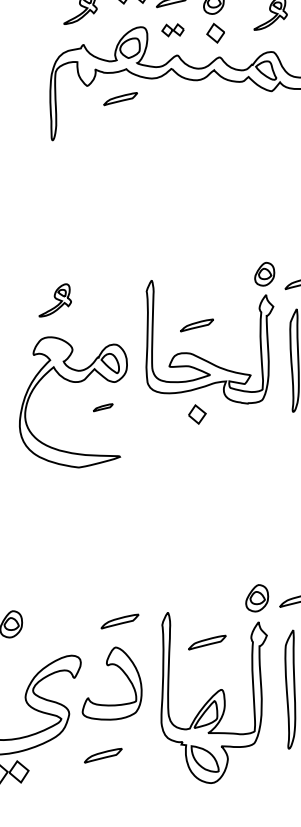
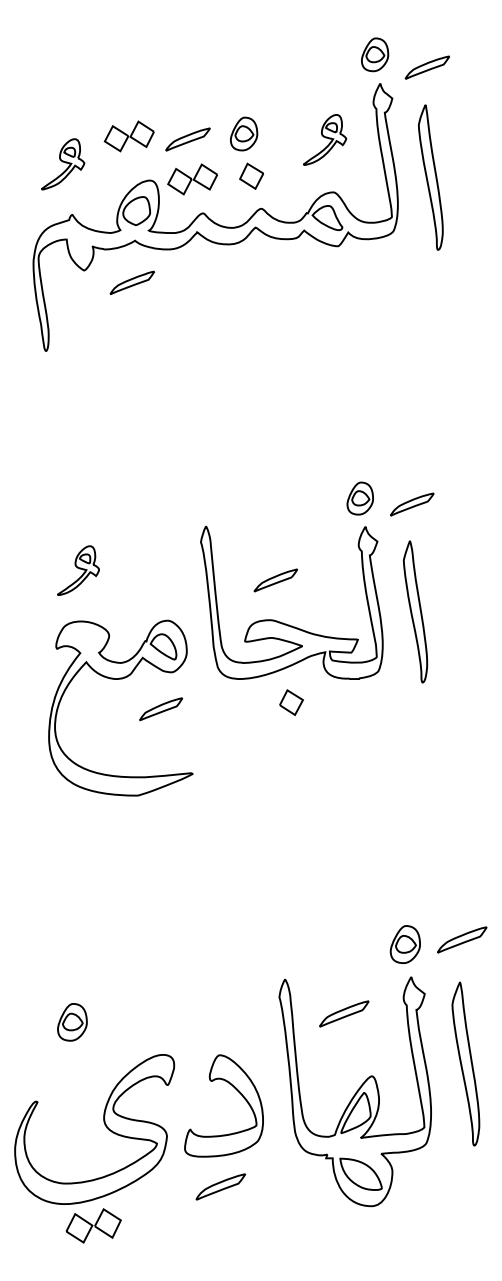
part: (173, 30) -> (192, 179), size x1.67
part: (103, 407) -> (161, 709), size x1.67
part: (119, 621) -> (220, 999), removed
part: (125, 675) -> (237, 1091), moved

